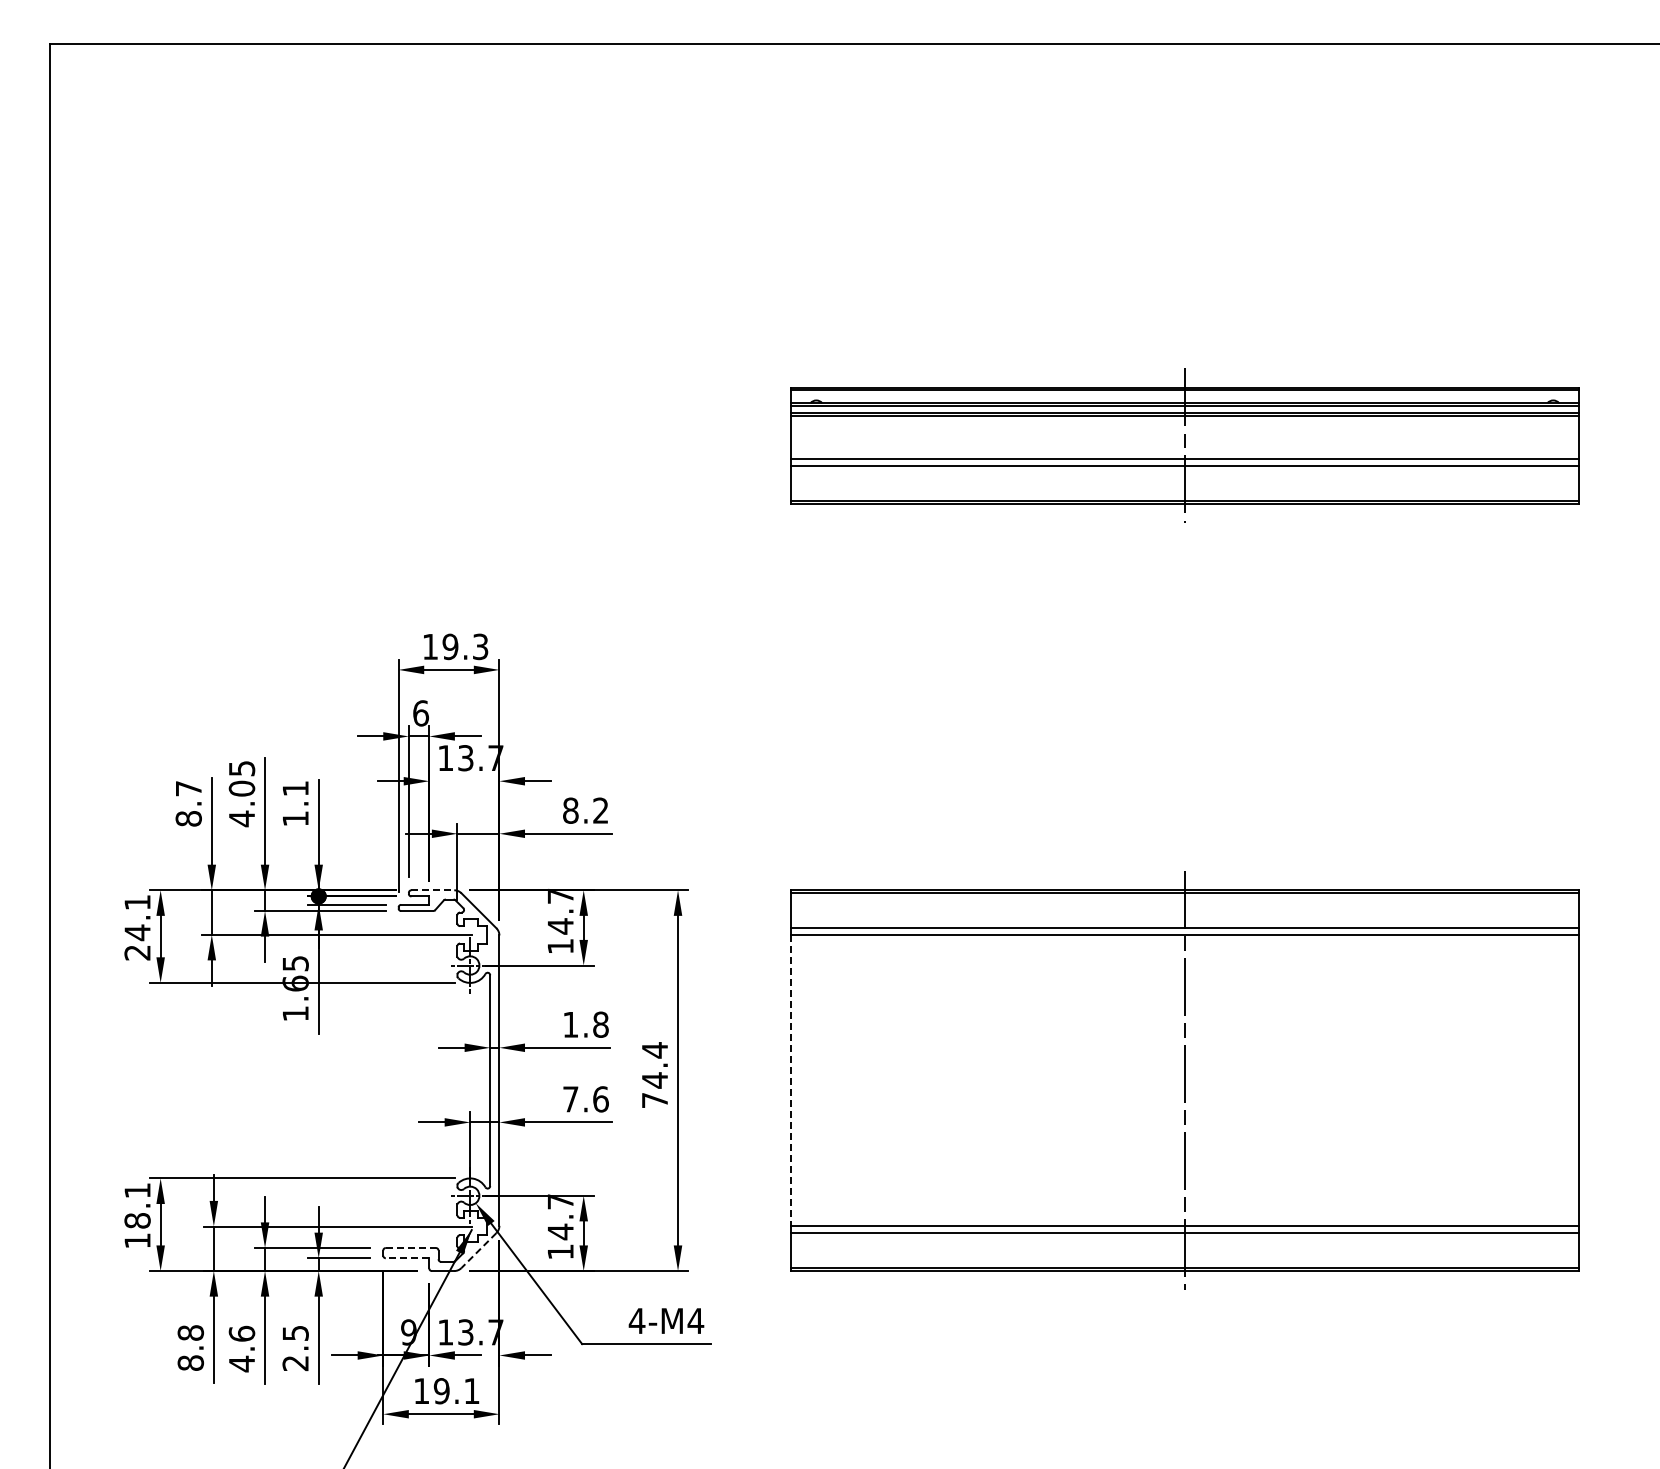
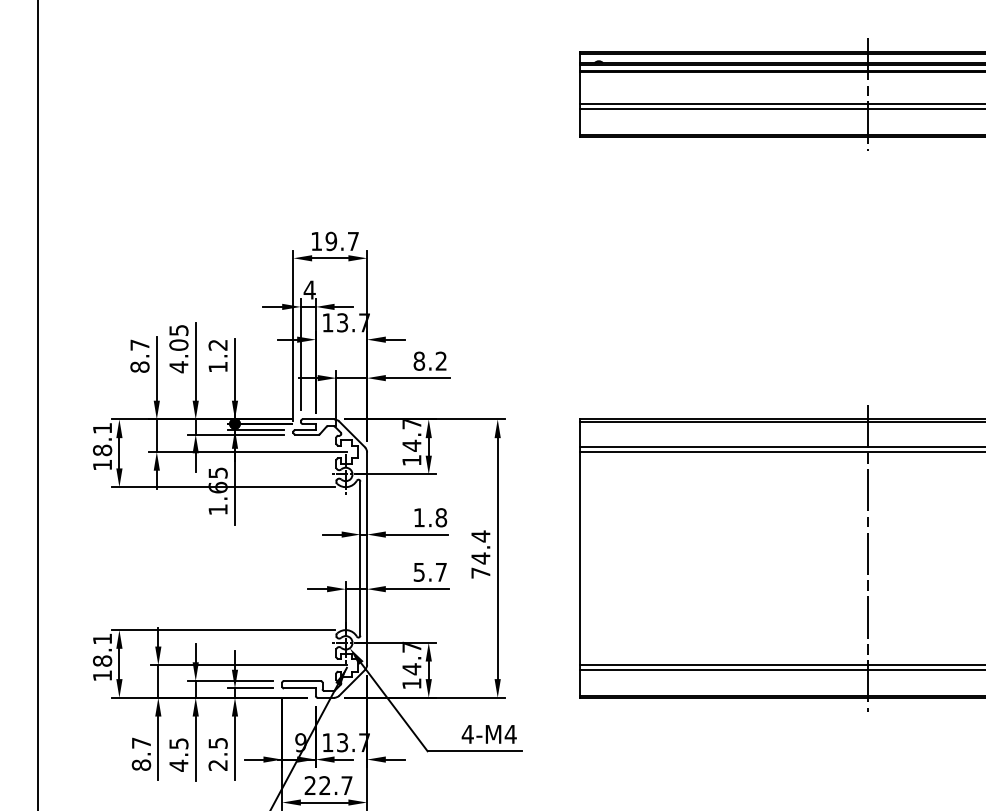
text: (480, 646) -> (353, 241), 19.3 -> 19.7
text: (420, 713) -> (309, 290), 6 -> 4
text: (295, 788) -> (218, 345), 1.1 -> 1.2
line: (433, 890) -> (318, 419), dashed -> solid
text: (137, 942) -> (102, 457), 24.1 -> 18.1
line: (790, 1081) -> (579, 559), dashed -> solid
text: (585, 1099) -> (430, 572), 7.6 -> 5.7
line: (411, 1248) -> (302, 681), dashed -> solid
line: (478, 1250) -> (351, 682), dashed -> solid
line: (407, 1258) -> (299, 688), dashed -> solid
text: (190, 1332) -> (141, 742), 8.8 -> 8.7
text: (241, 1333) -> (178, 743), 4.6 -> 4.5
text: (446, 1391) -> (328, 785), 19.1 -> 22.7

